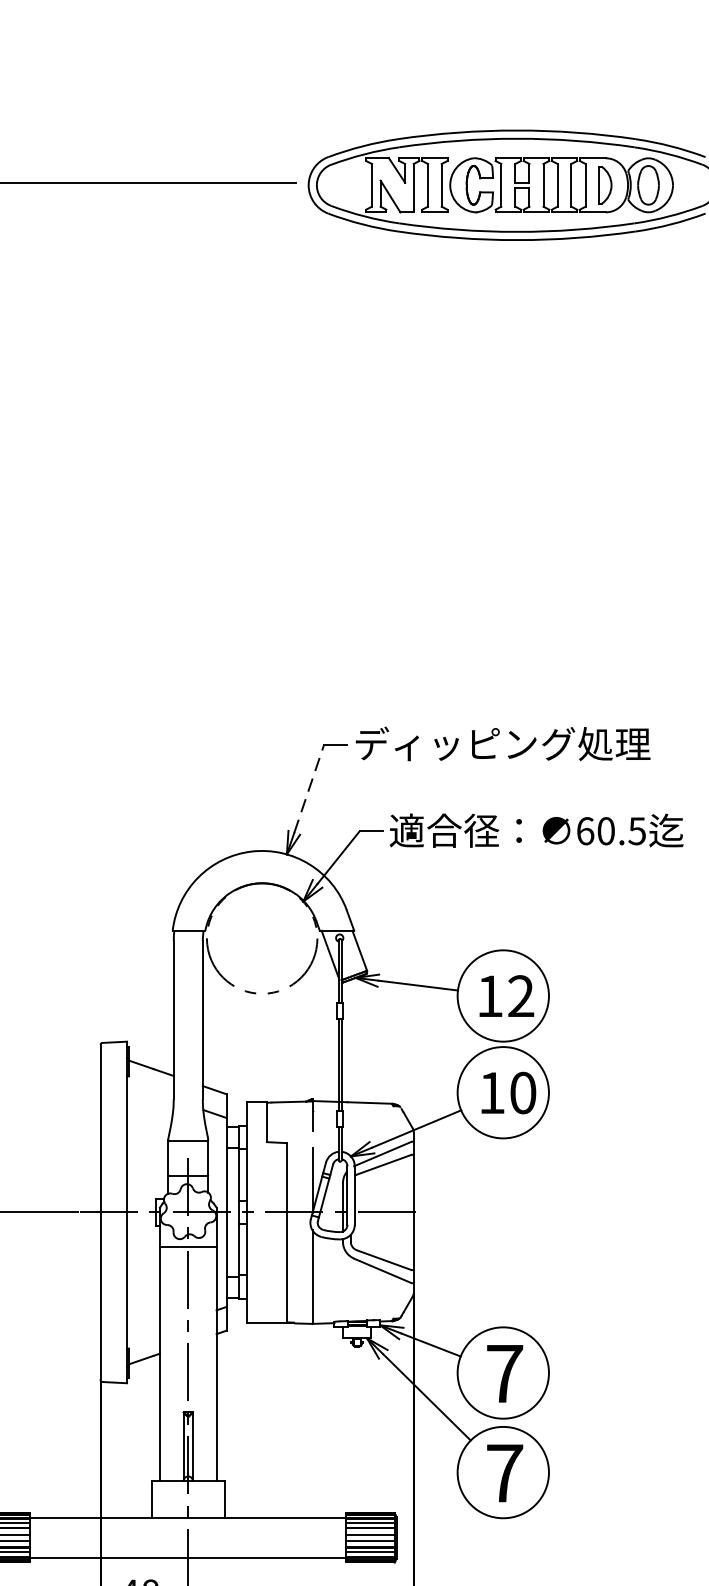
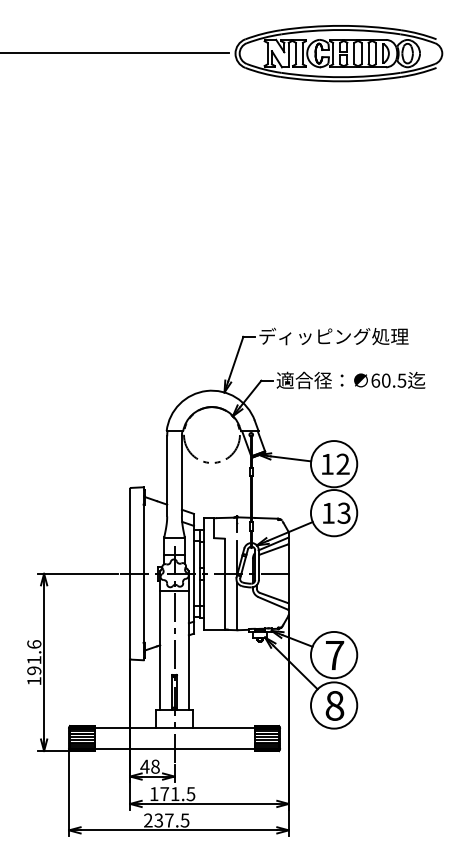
line: (308, 789) -> (235, 359), dashed -> solid
text: (521, 1091) -> (343, 512), 10 -> 13
text: (504, 1472) -> (334, 705), 7 -> 8

